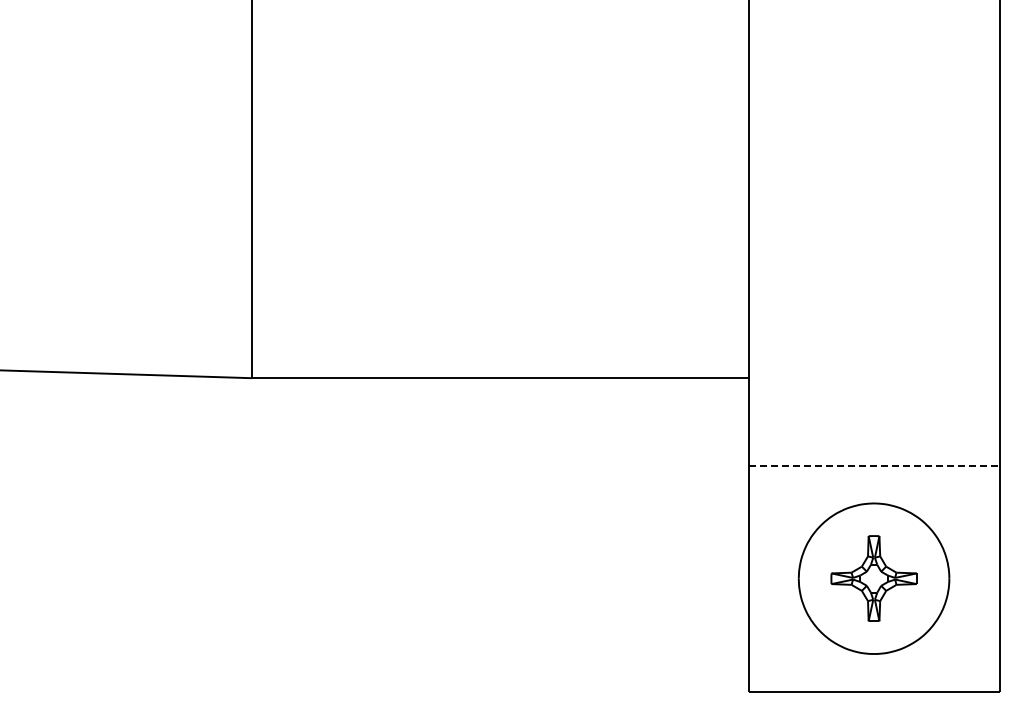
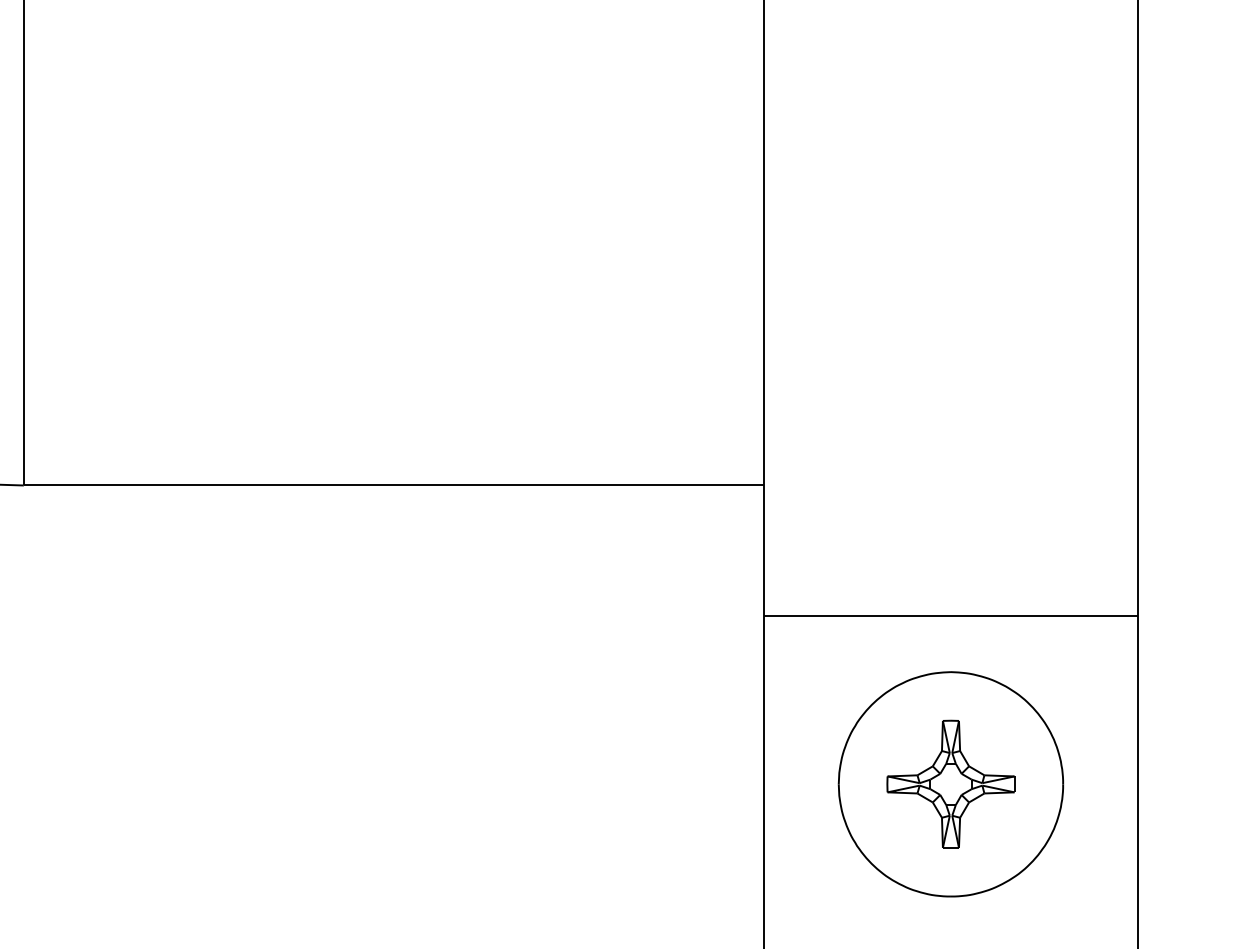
line: (874, 465) -> (951, 615), dashed -> solid

